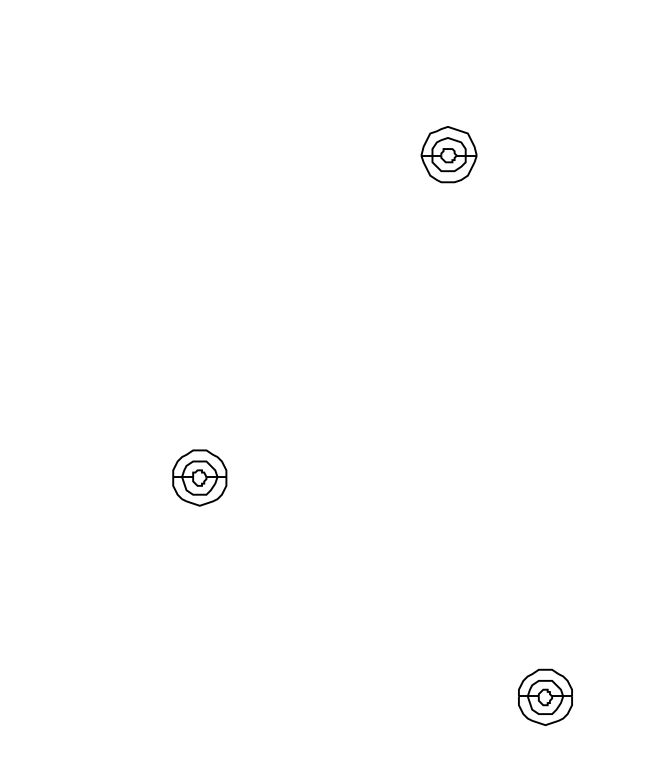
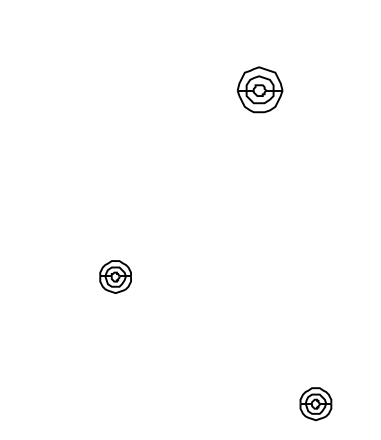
part: (448, 154) -> (259, 89), size x1.4

